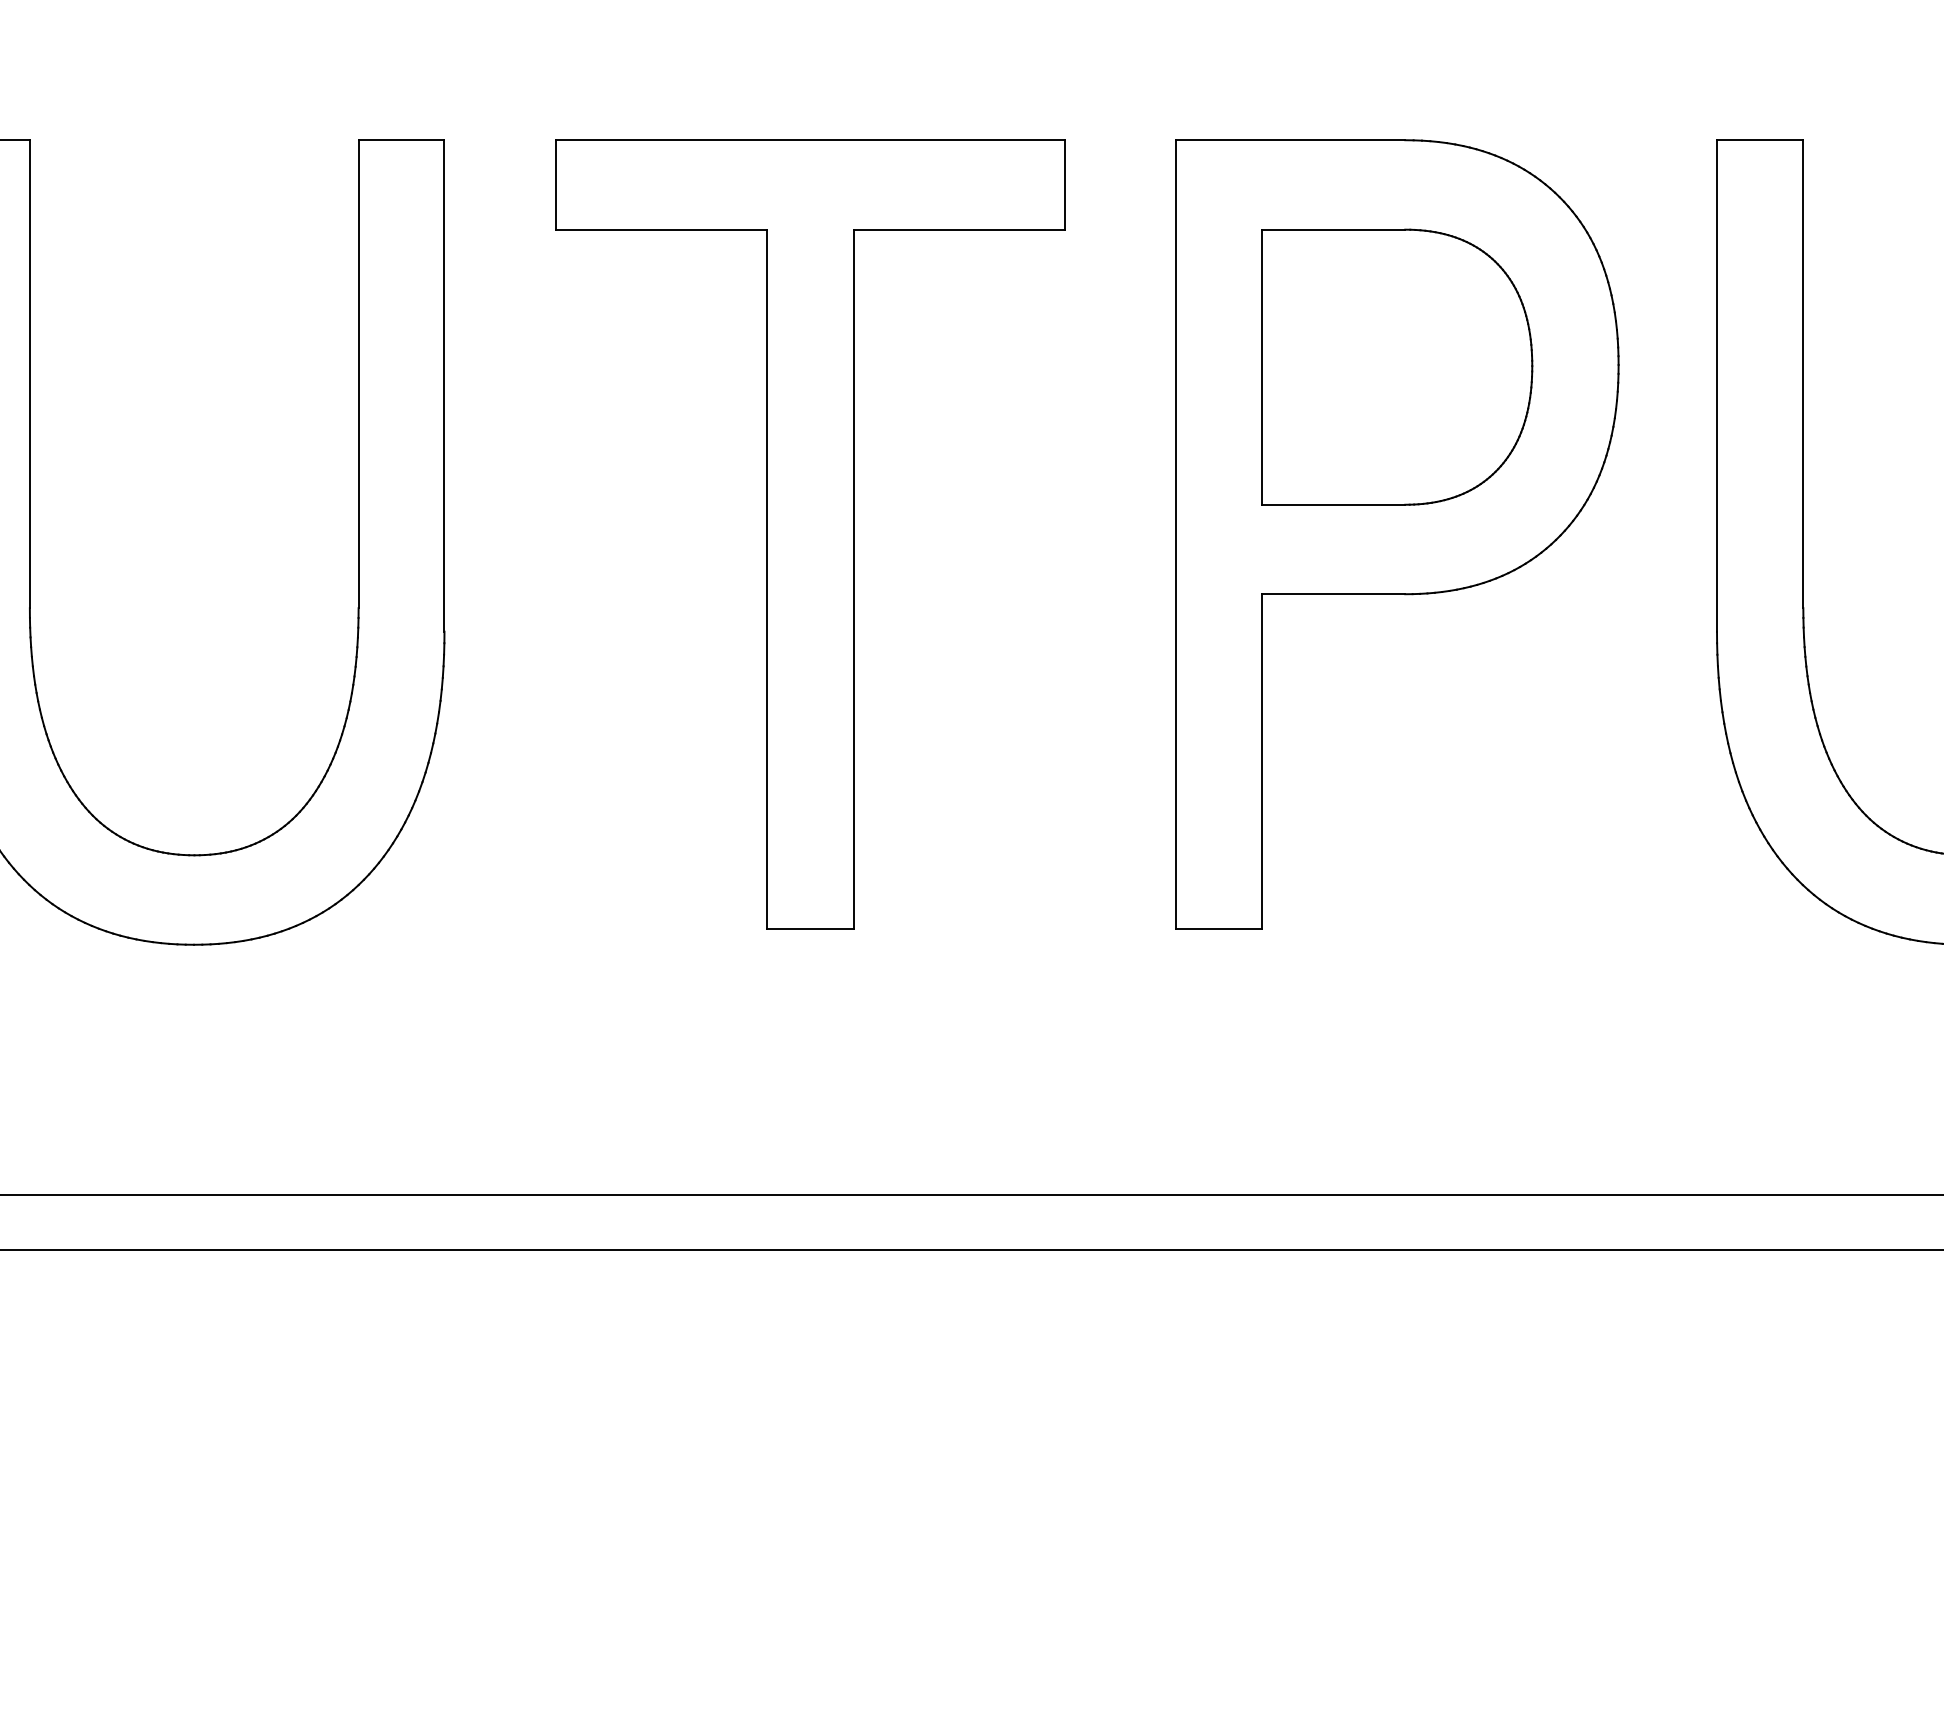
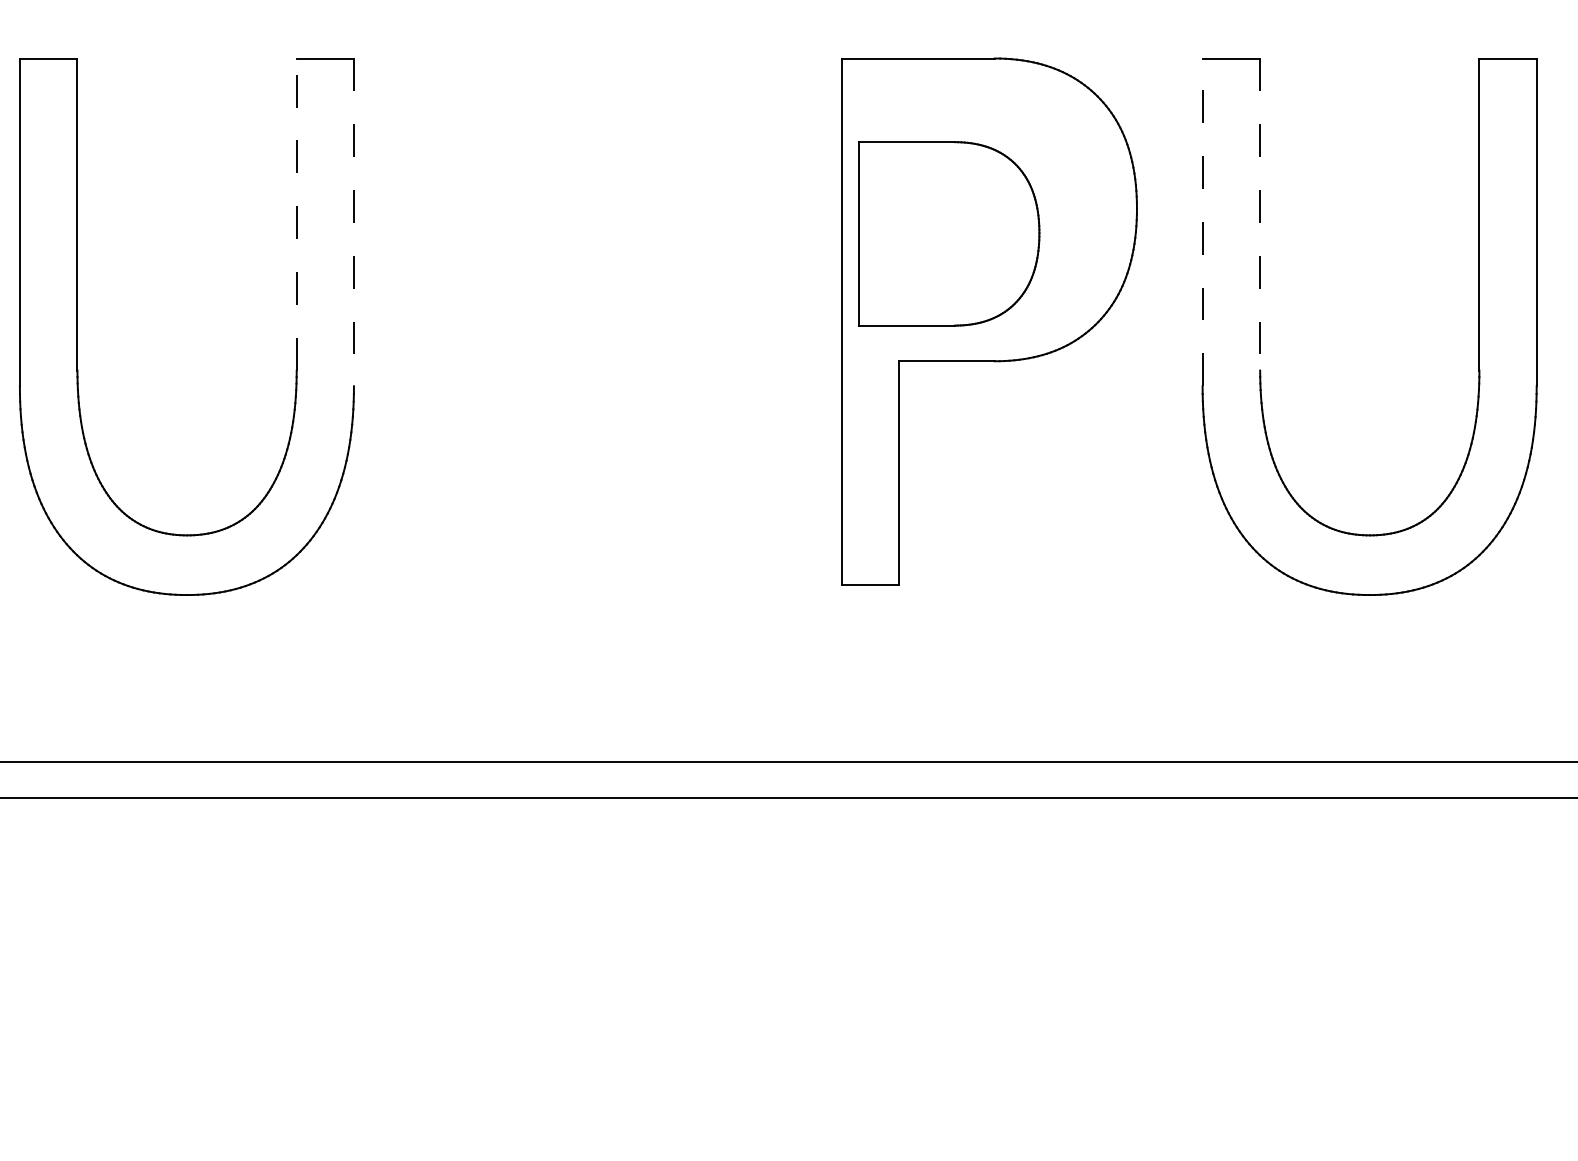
part: (1397, 366) -> (949, 233), moved
line: (358, 374) -> (296, 214), solid -> dashed
line: (1803, 375) -> (1260, 215), solid -> dashed
line: (443, 386) -> (353, 222), solid -> dashed
line: (1716, 386) -> (1202, 222), solid -> dashed
part: (809, 534) -> (597, 321), removed

